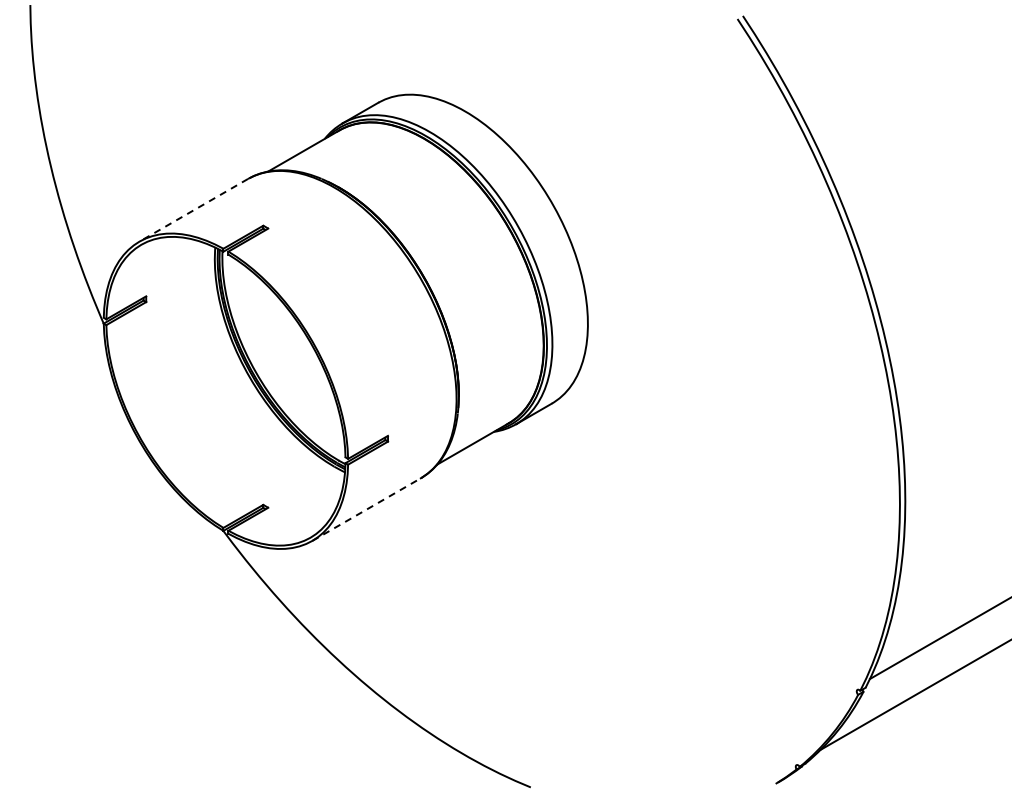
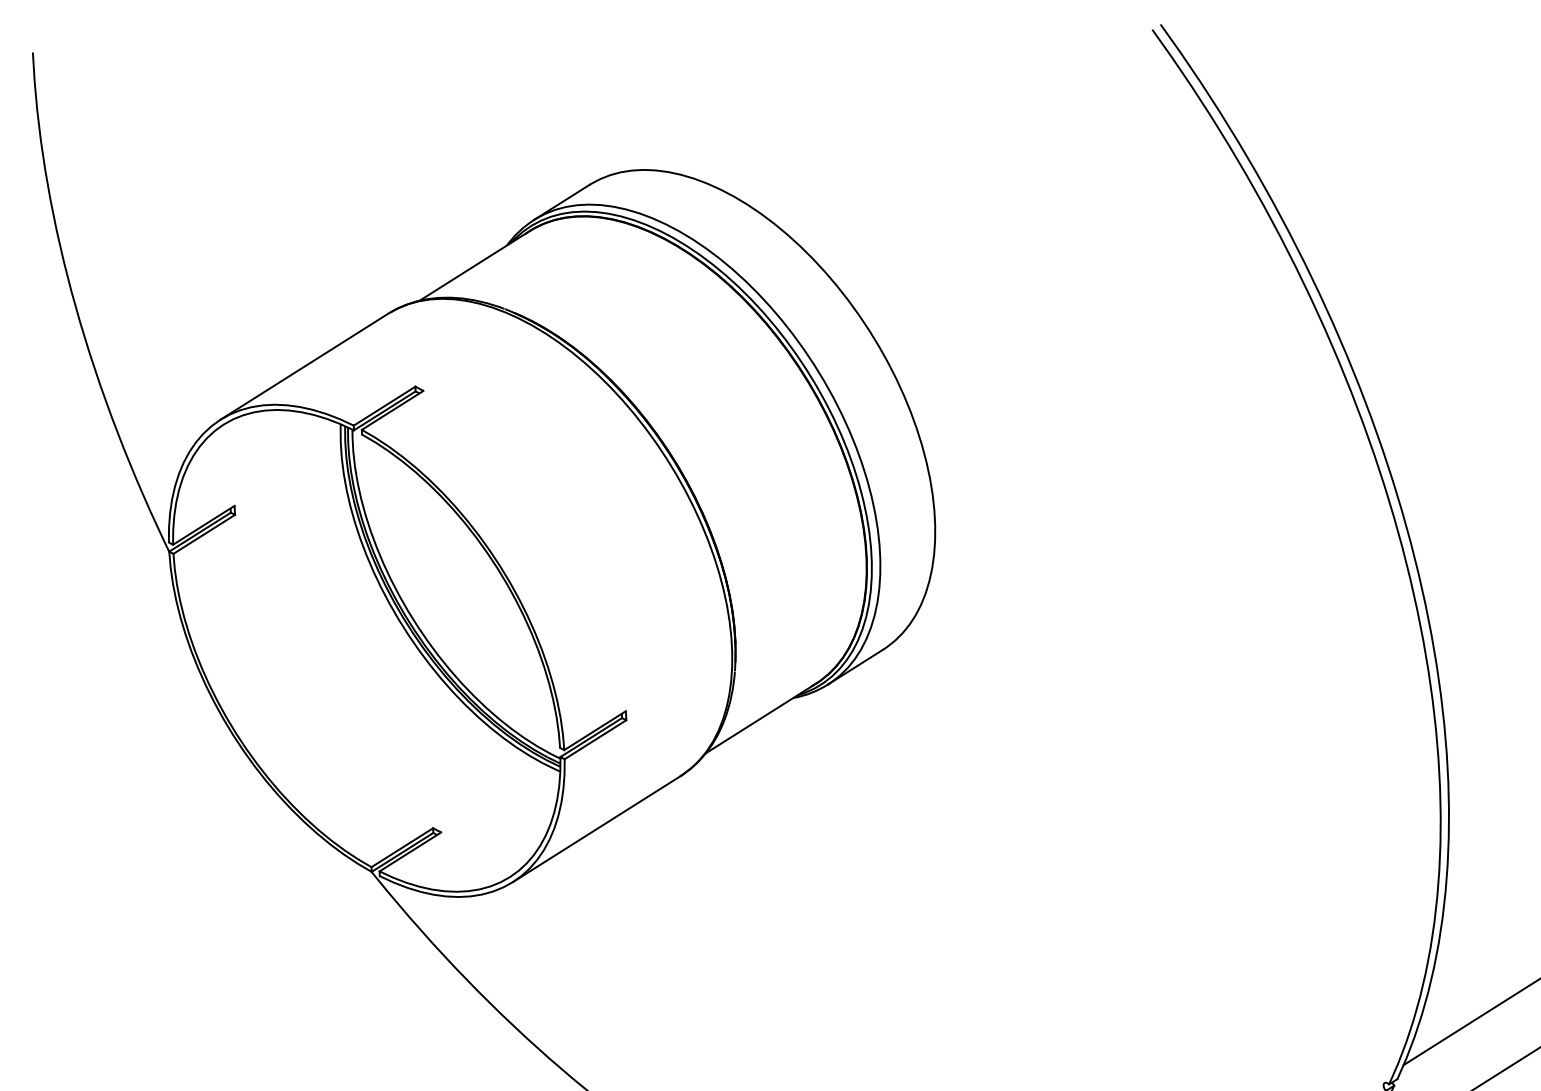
line: (193, 210) -> (303, 367), dashed -> solid
line: (366, 509) -> (596, 828), dashed -> solid

